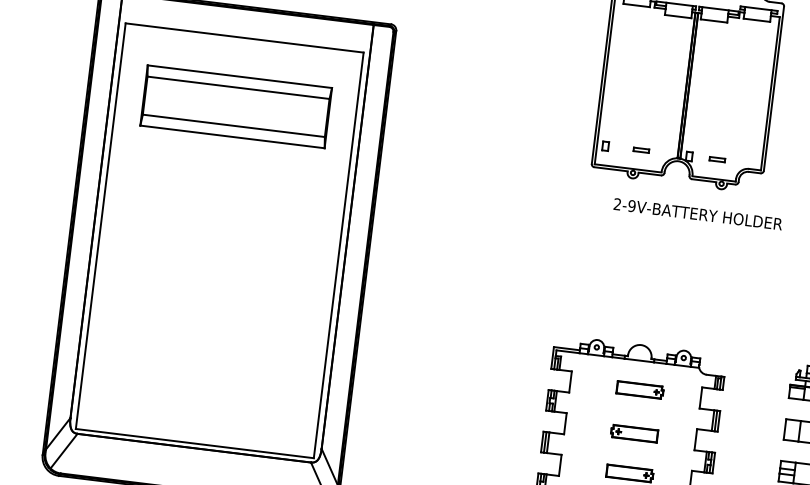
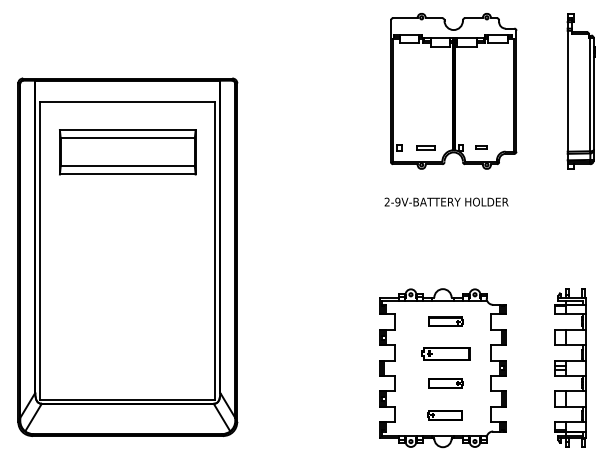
part: (641, 149) -> (425, 147), size x1.6
text: (698, 213) -> (446, 201), moved
part: (633, 434) -> (445, 354), size x1.4

